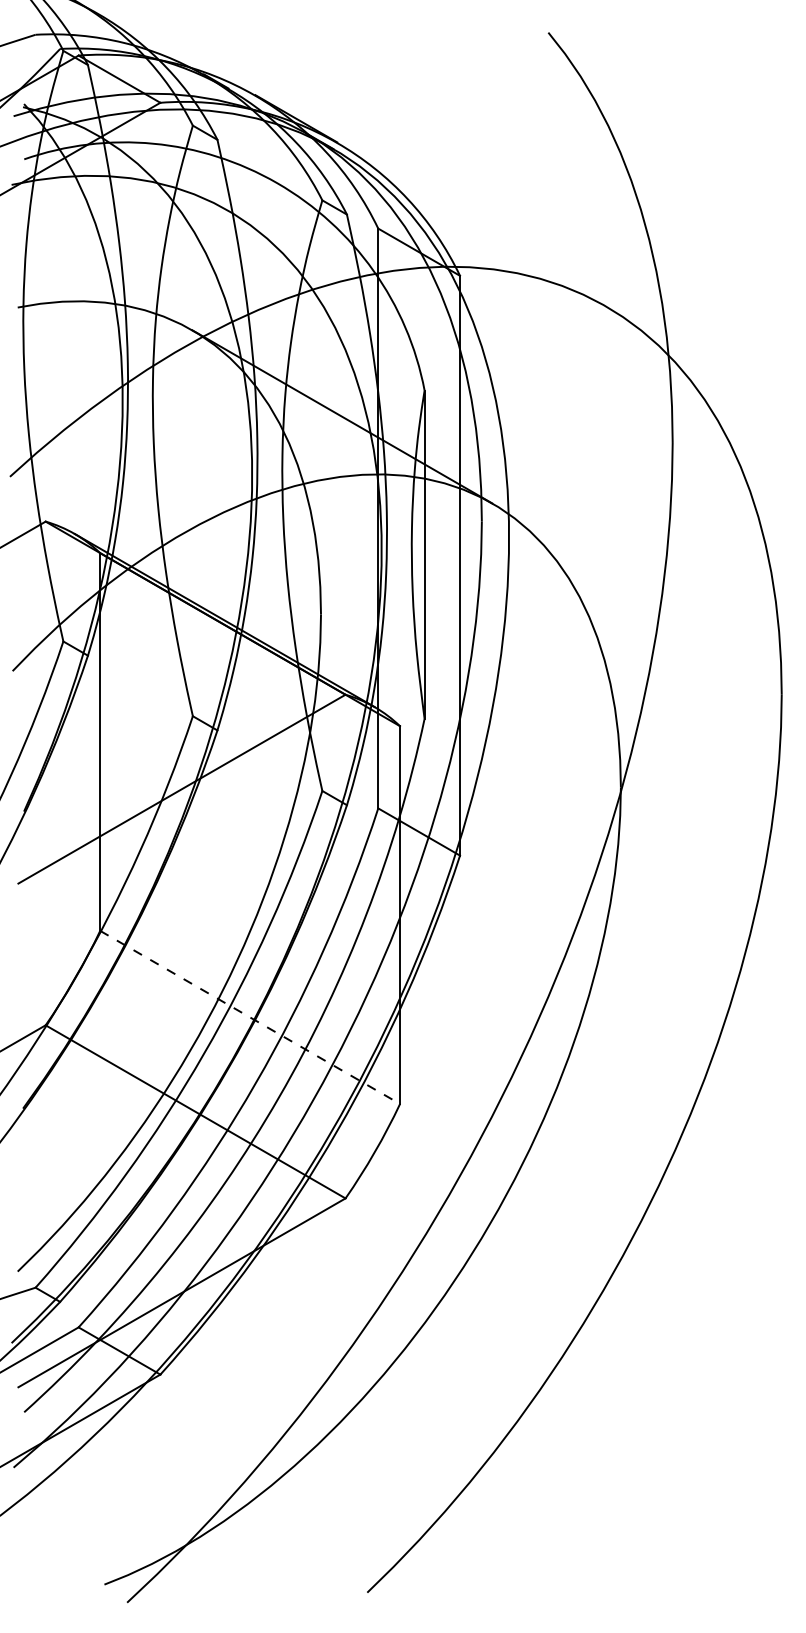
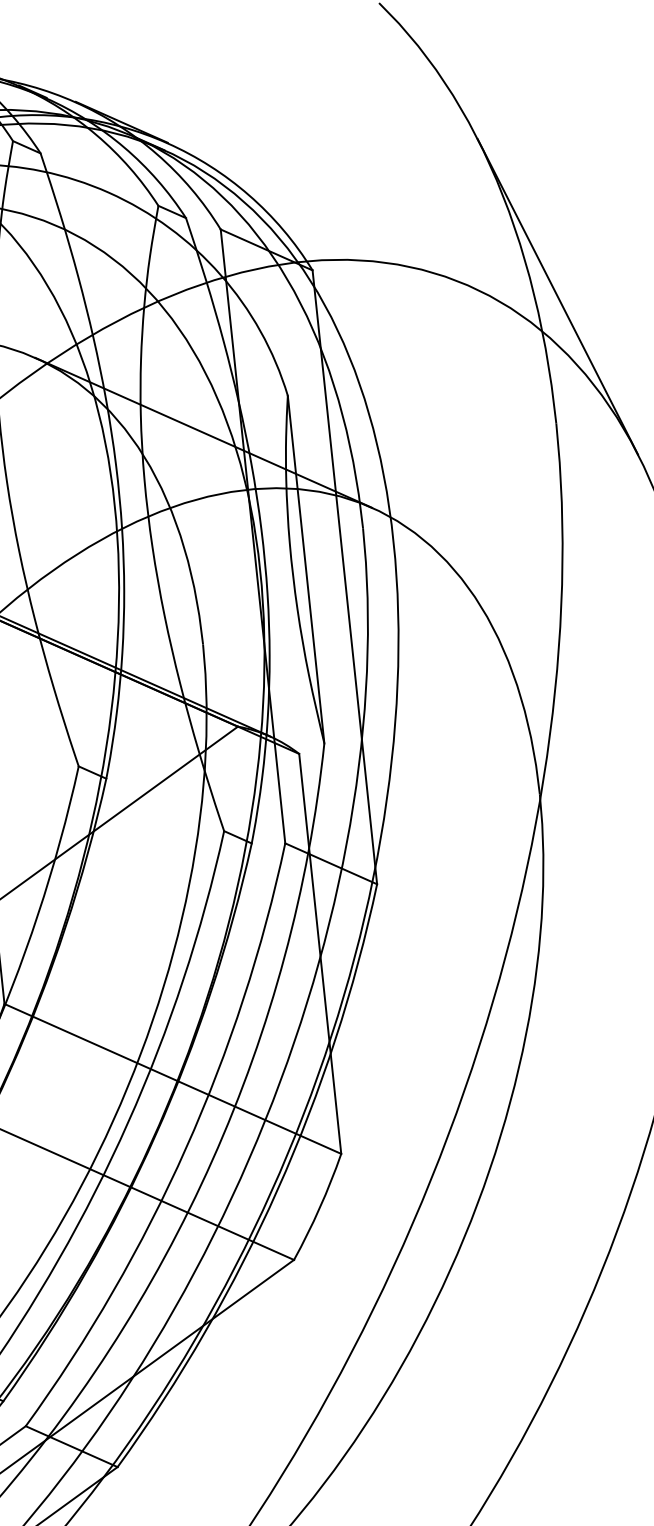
line: (686, 324) -> (557, 296), added
line: (250, 1017) -> (173, 1078), dashed -> solid

